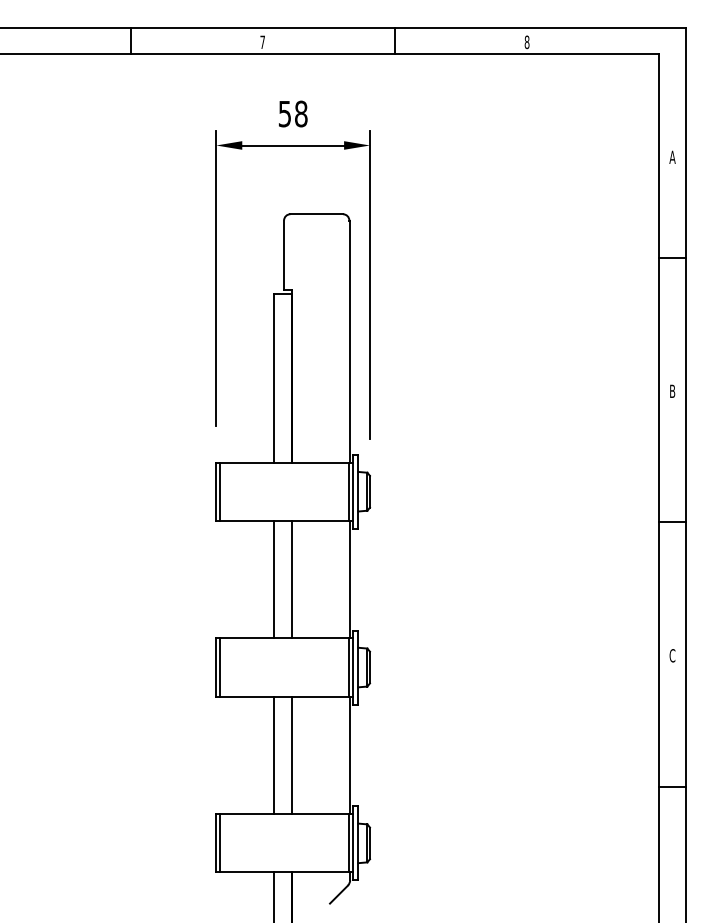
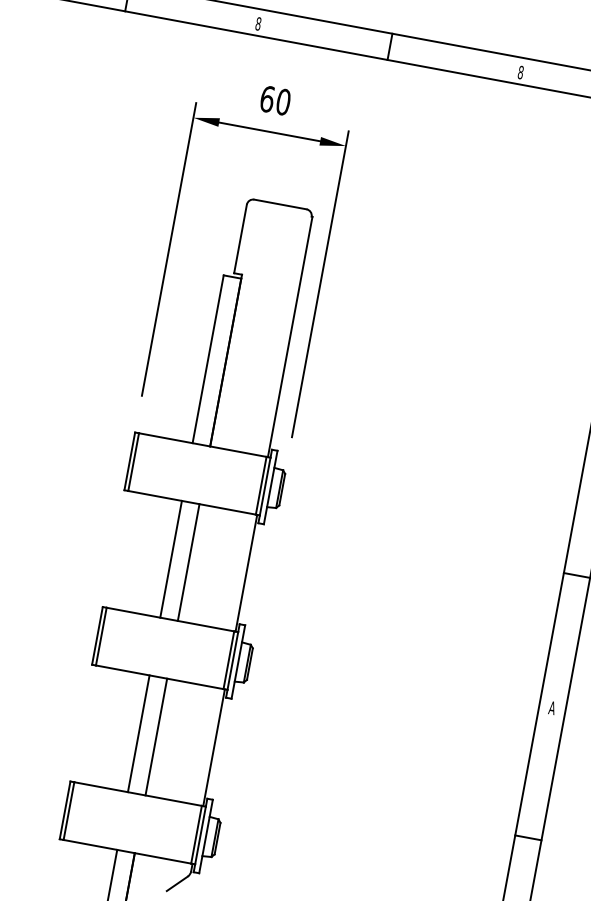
text: (262, 42) -> (258, 24), 7 -> 8
text: (292, 113) -> (274, 100), 58 -> 60
text: (672, 655) -> (552, 707), C -> A

